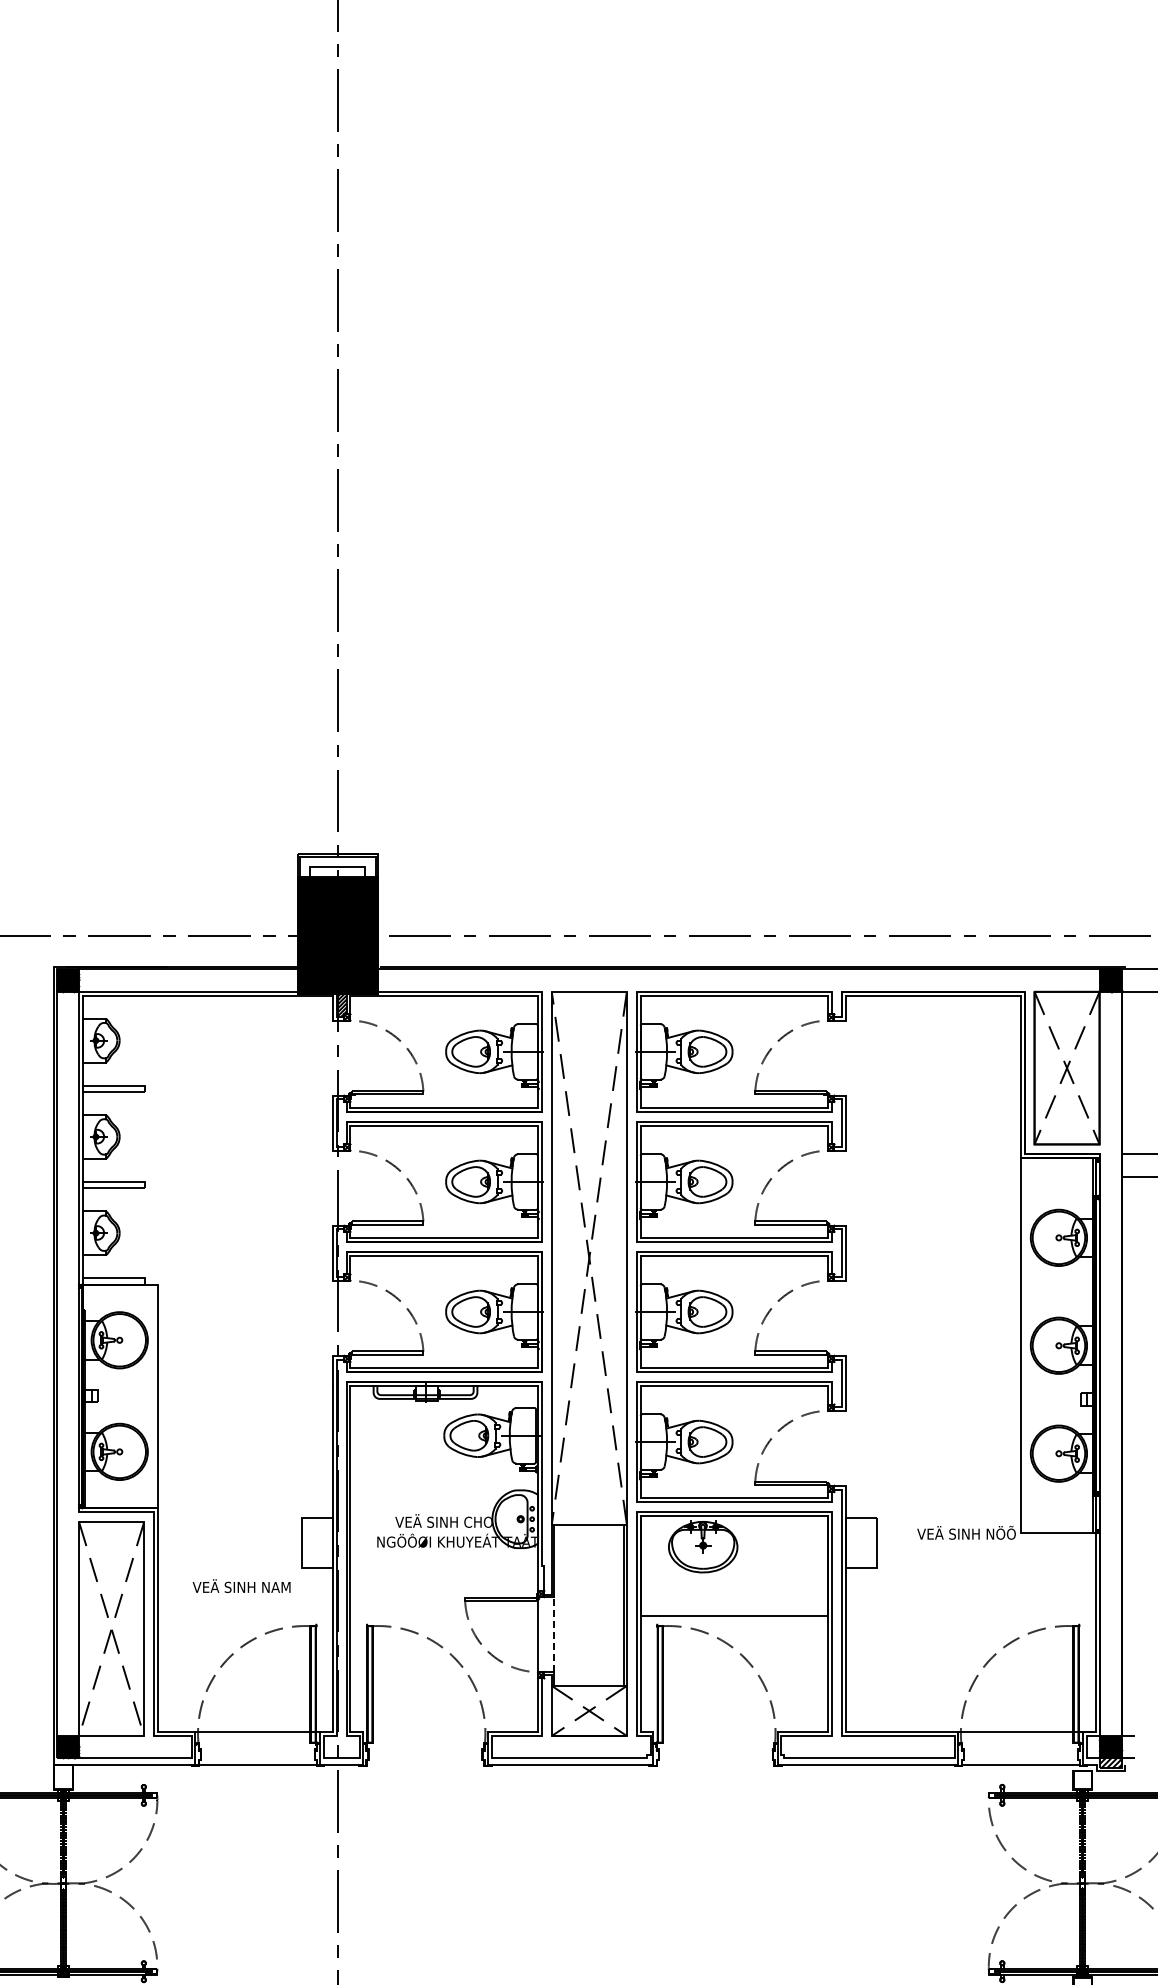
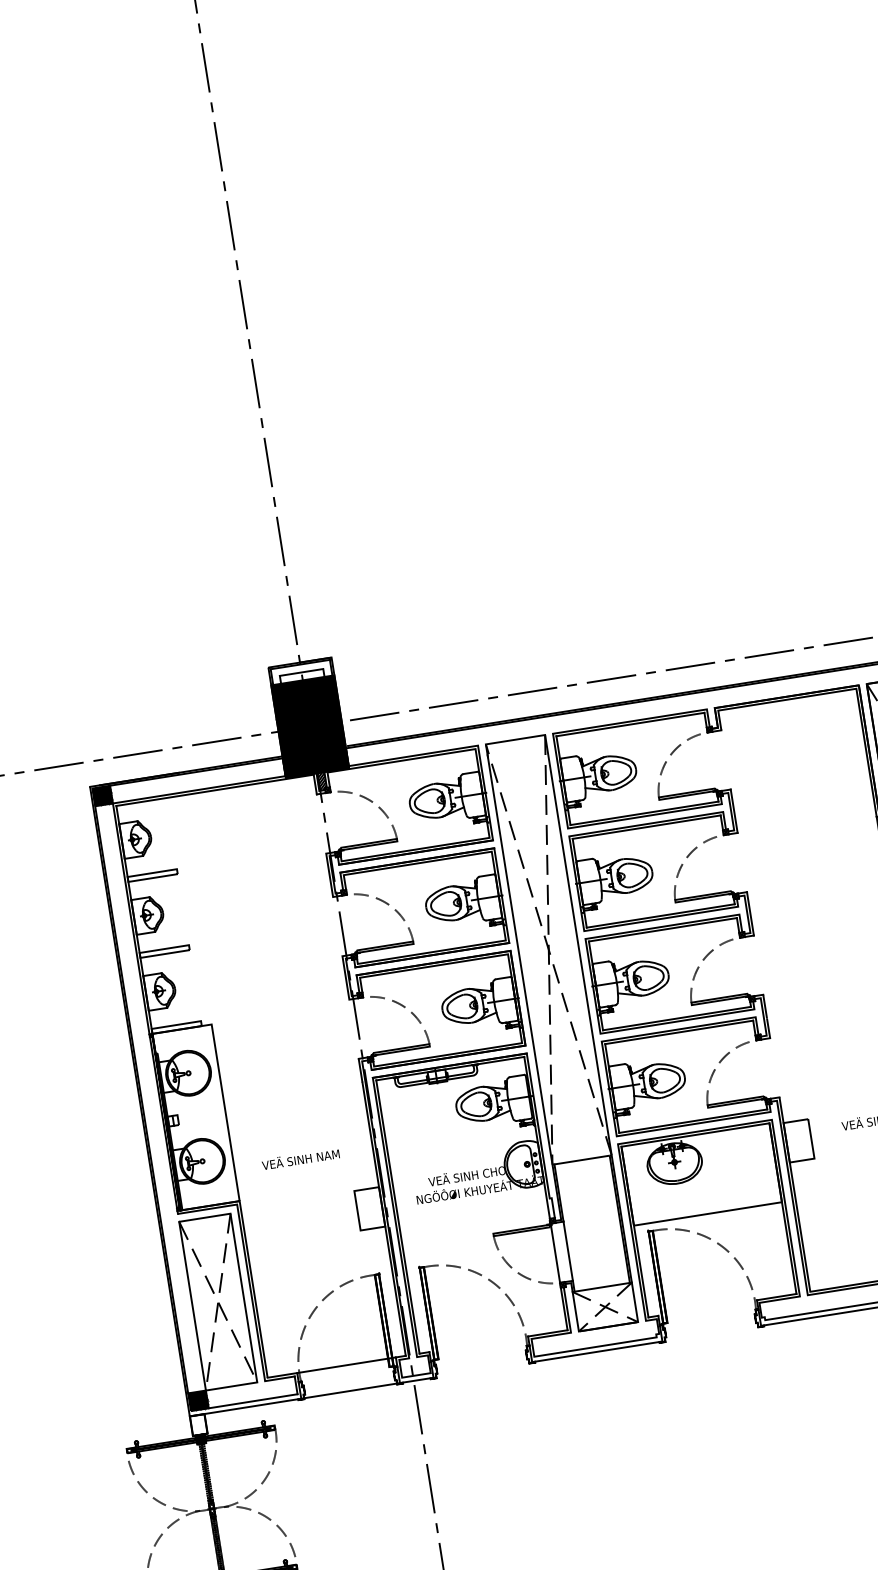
text: (241, 1585) -> (300, 1158), moved
line: (554, 1634) -> (568, 1251), dashed -> solid

